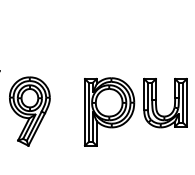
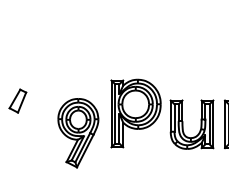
part: (30, 111) -> (78, 133), moved
part: (109, 111) -> (135, 113), moved

